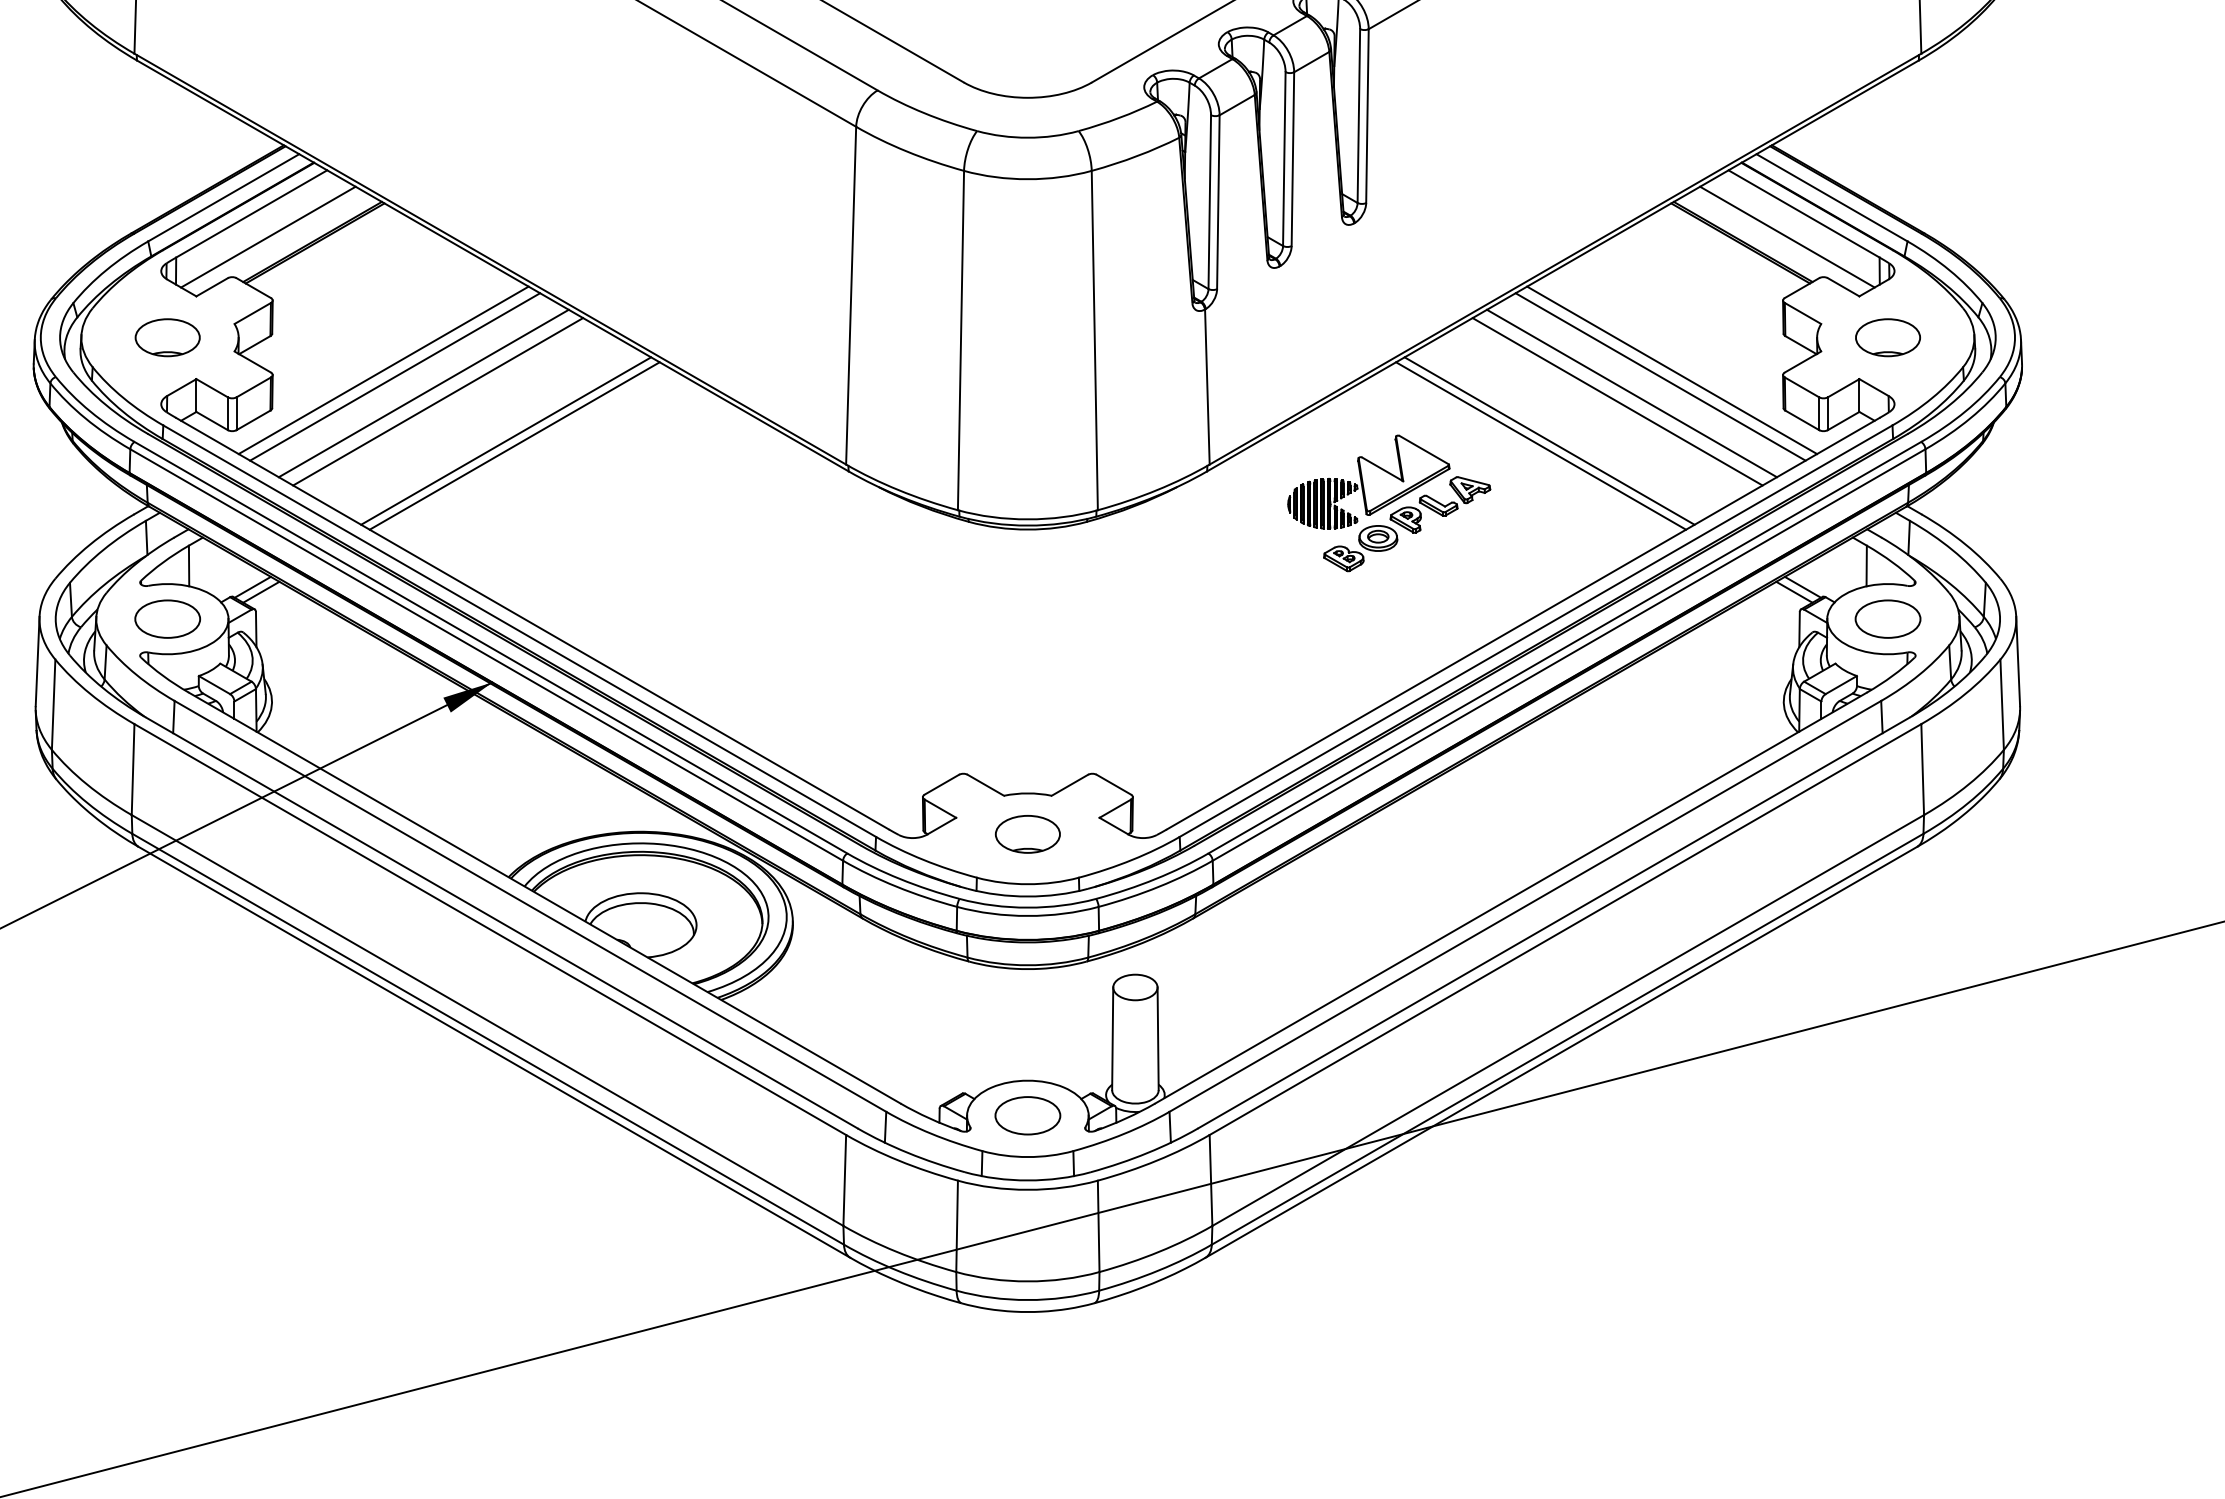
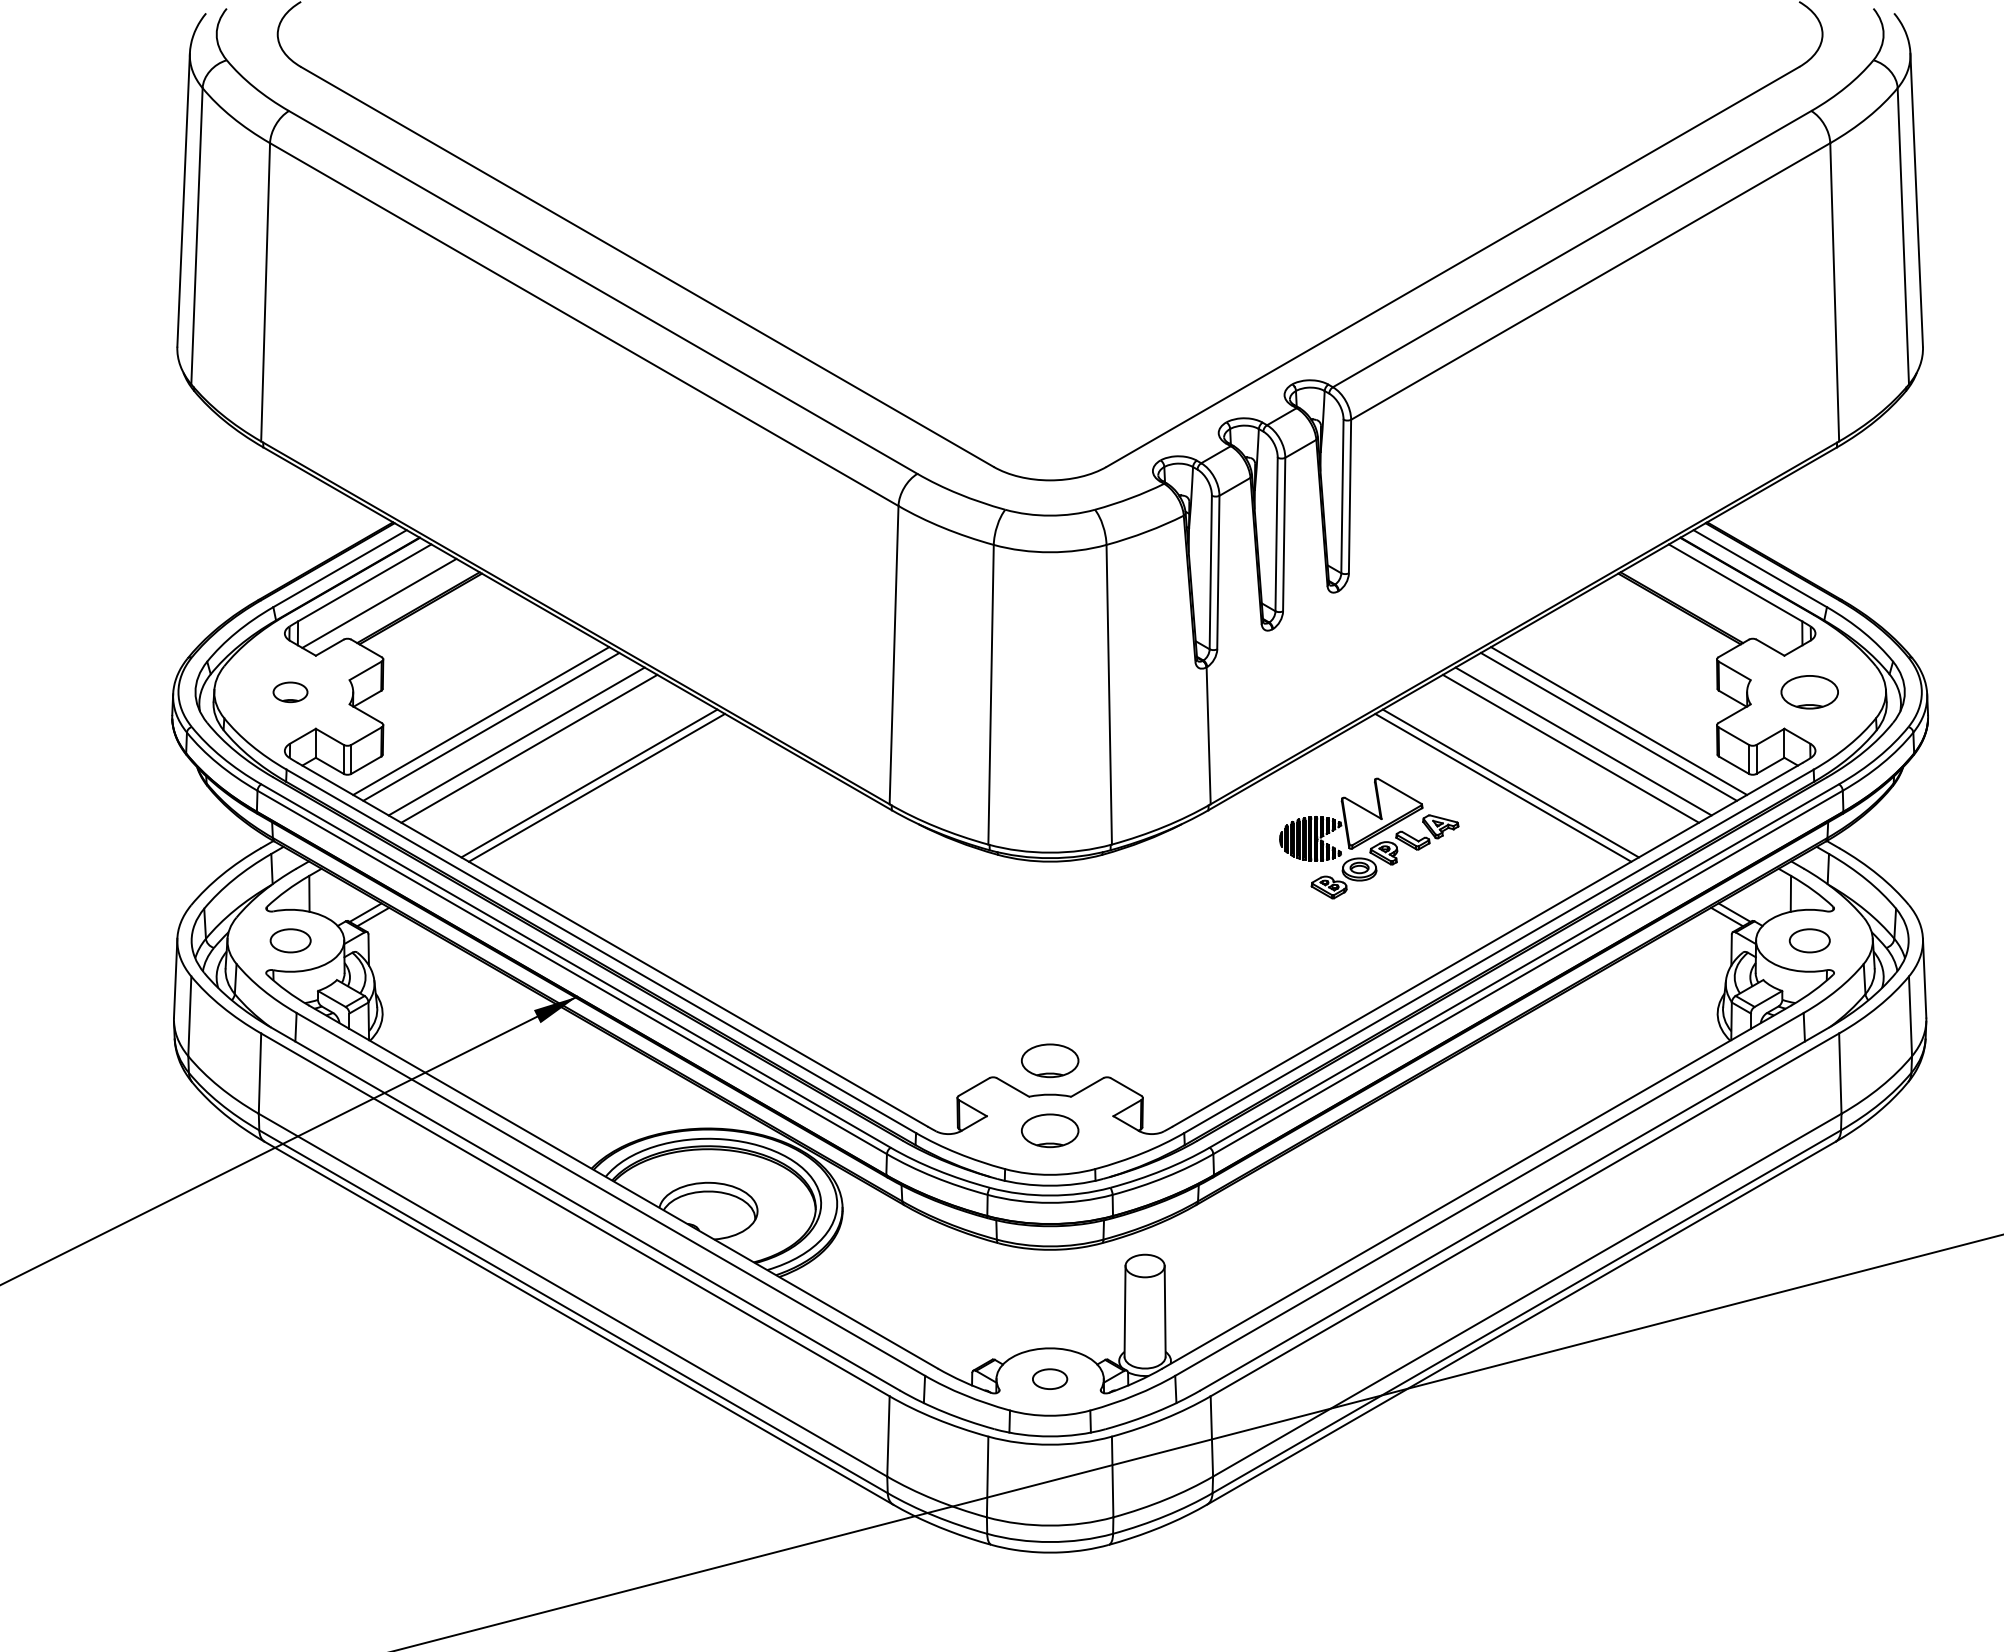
line: (1786, 236) -> (1720, 602), removed
part: (167, 338) -> (290, 692), size x0.6
part: (167, 618) -> (290, 940), size x0.7
part: (1887, 618) -> (1809, 940), size x0.7
part: (1028, 754) -> (1050, 1060), added
part: (1027, 1114) -> (1049, 1378), size x0.6

